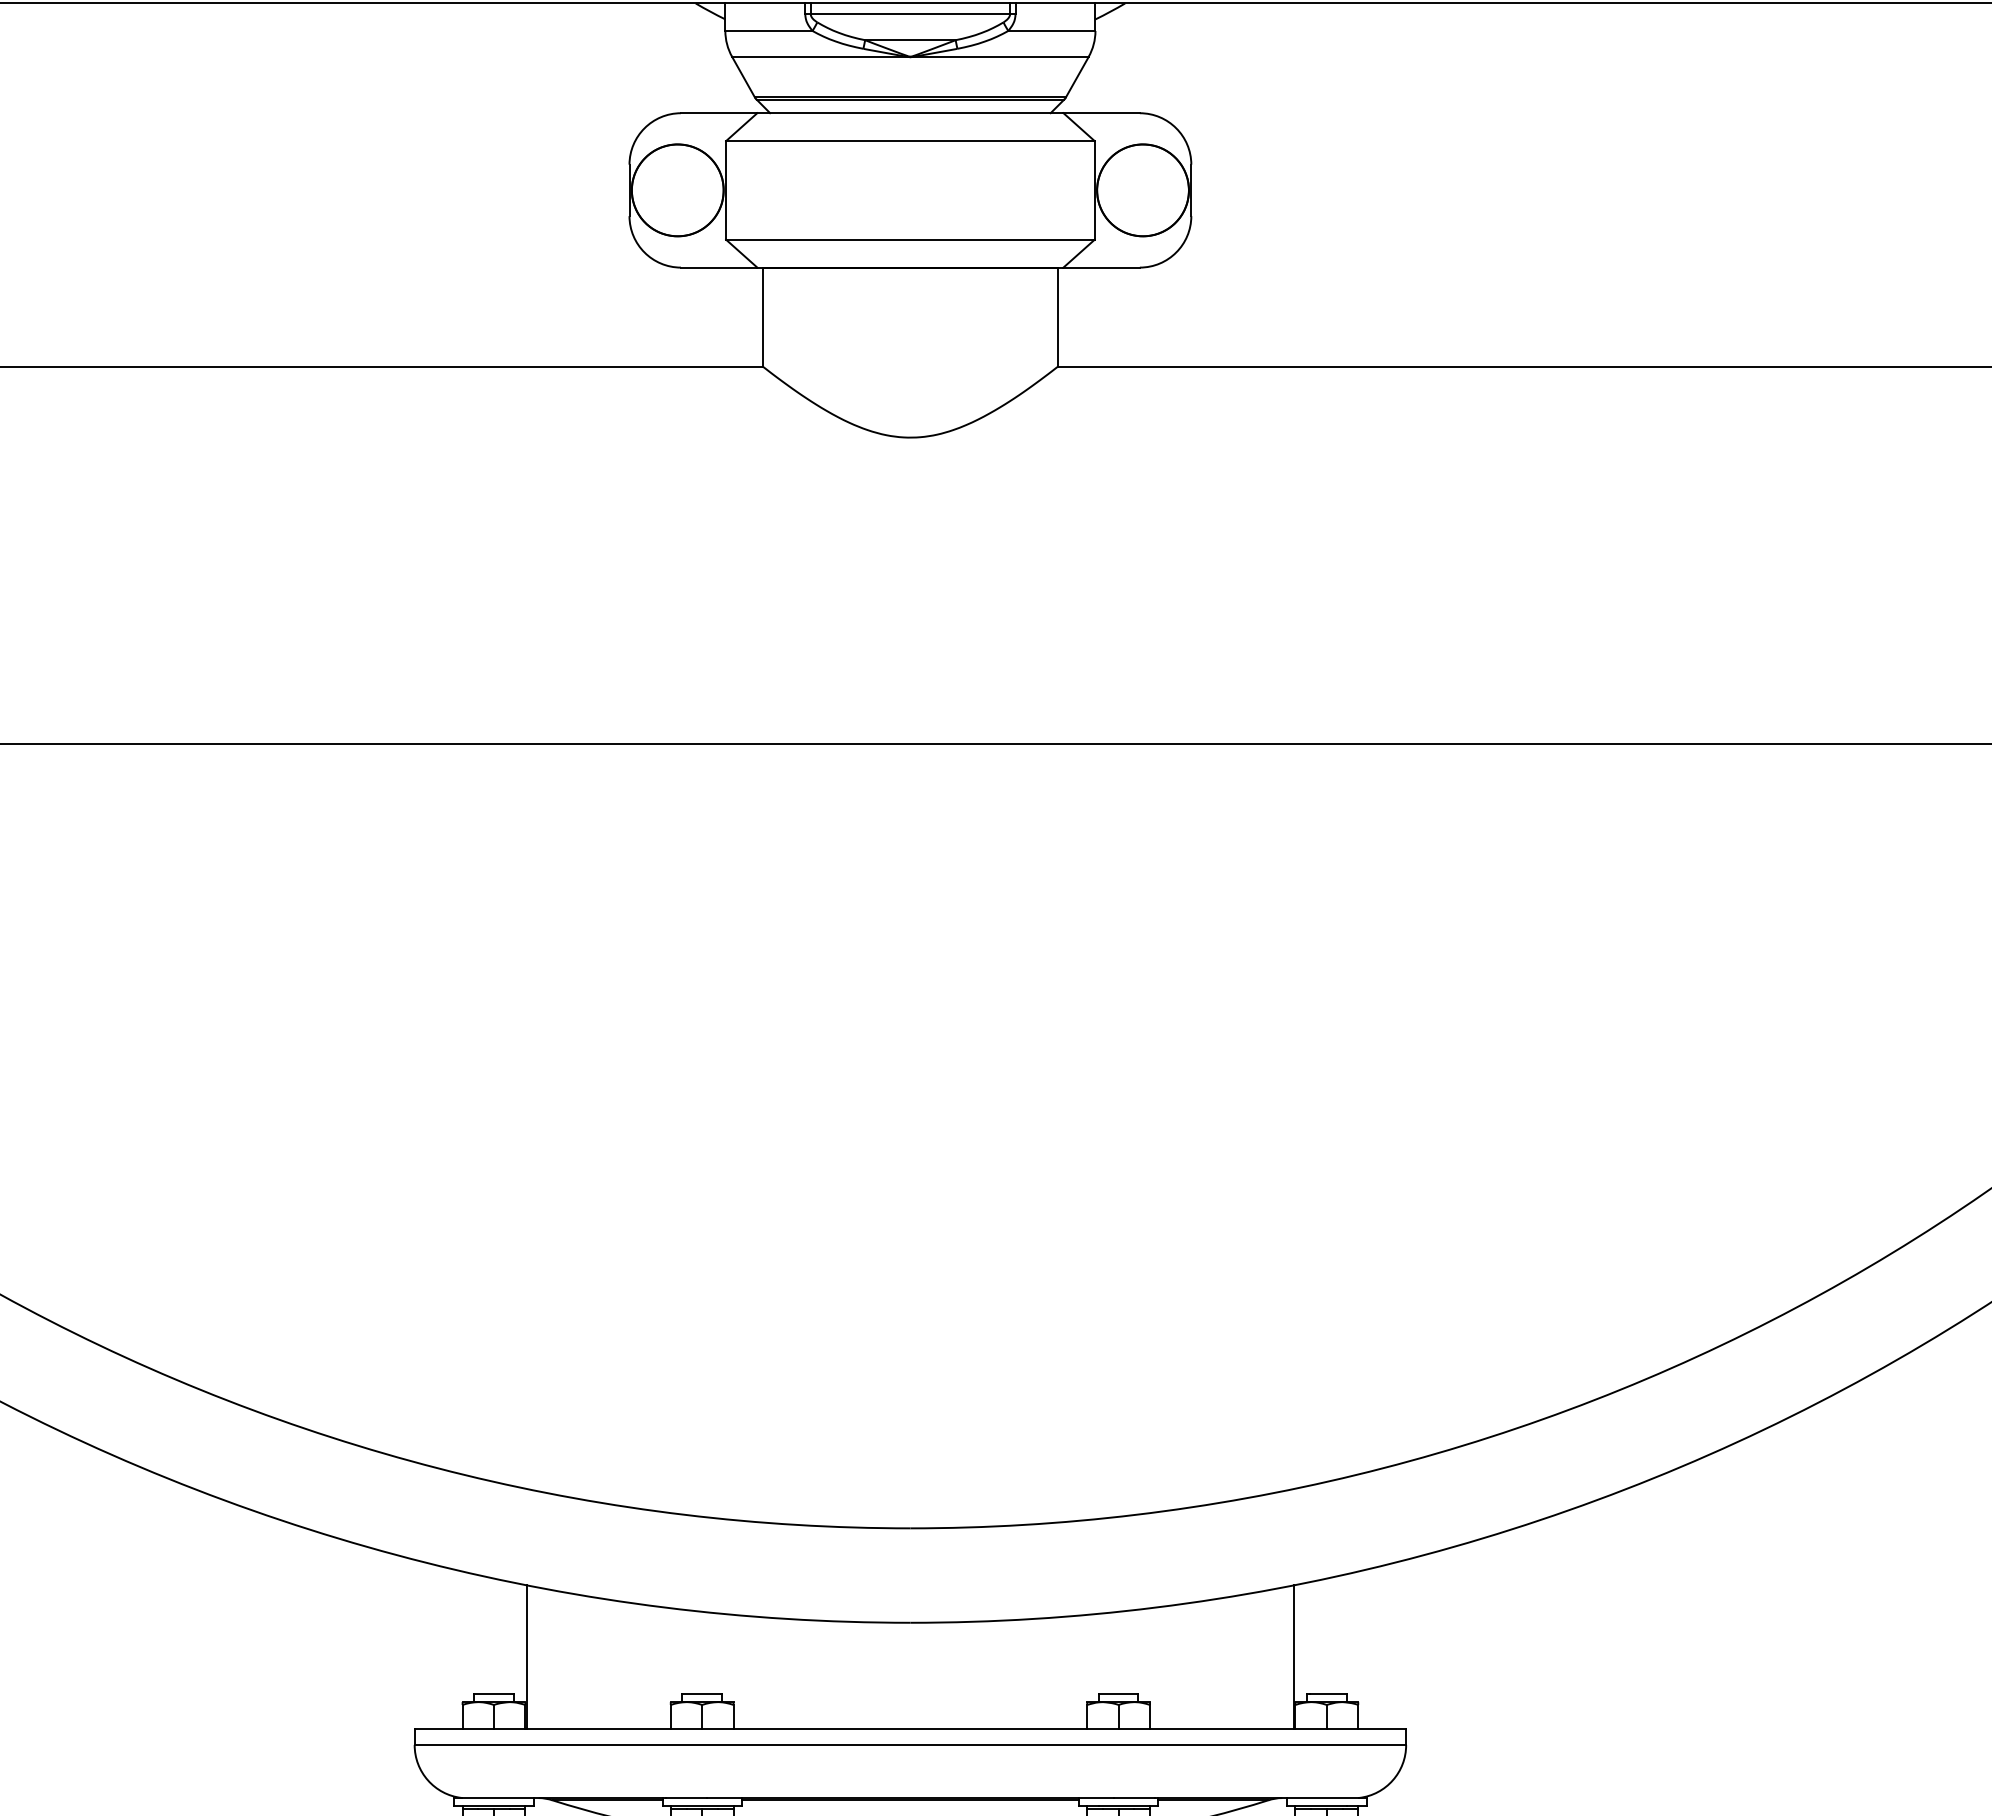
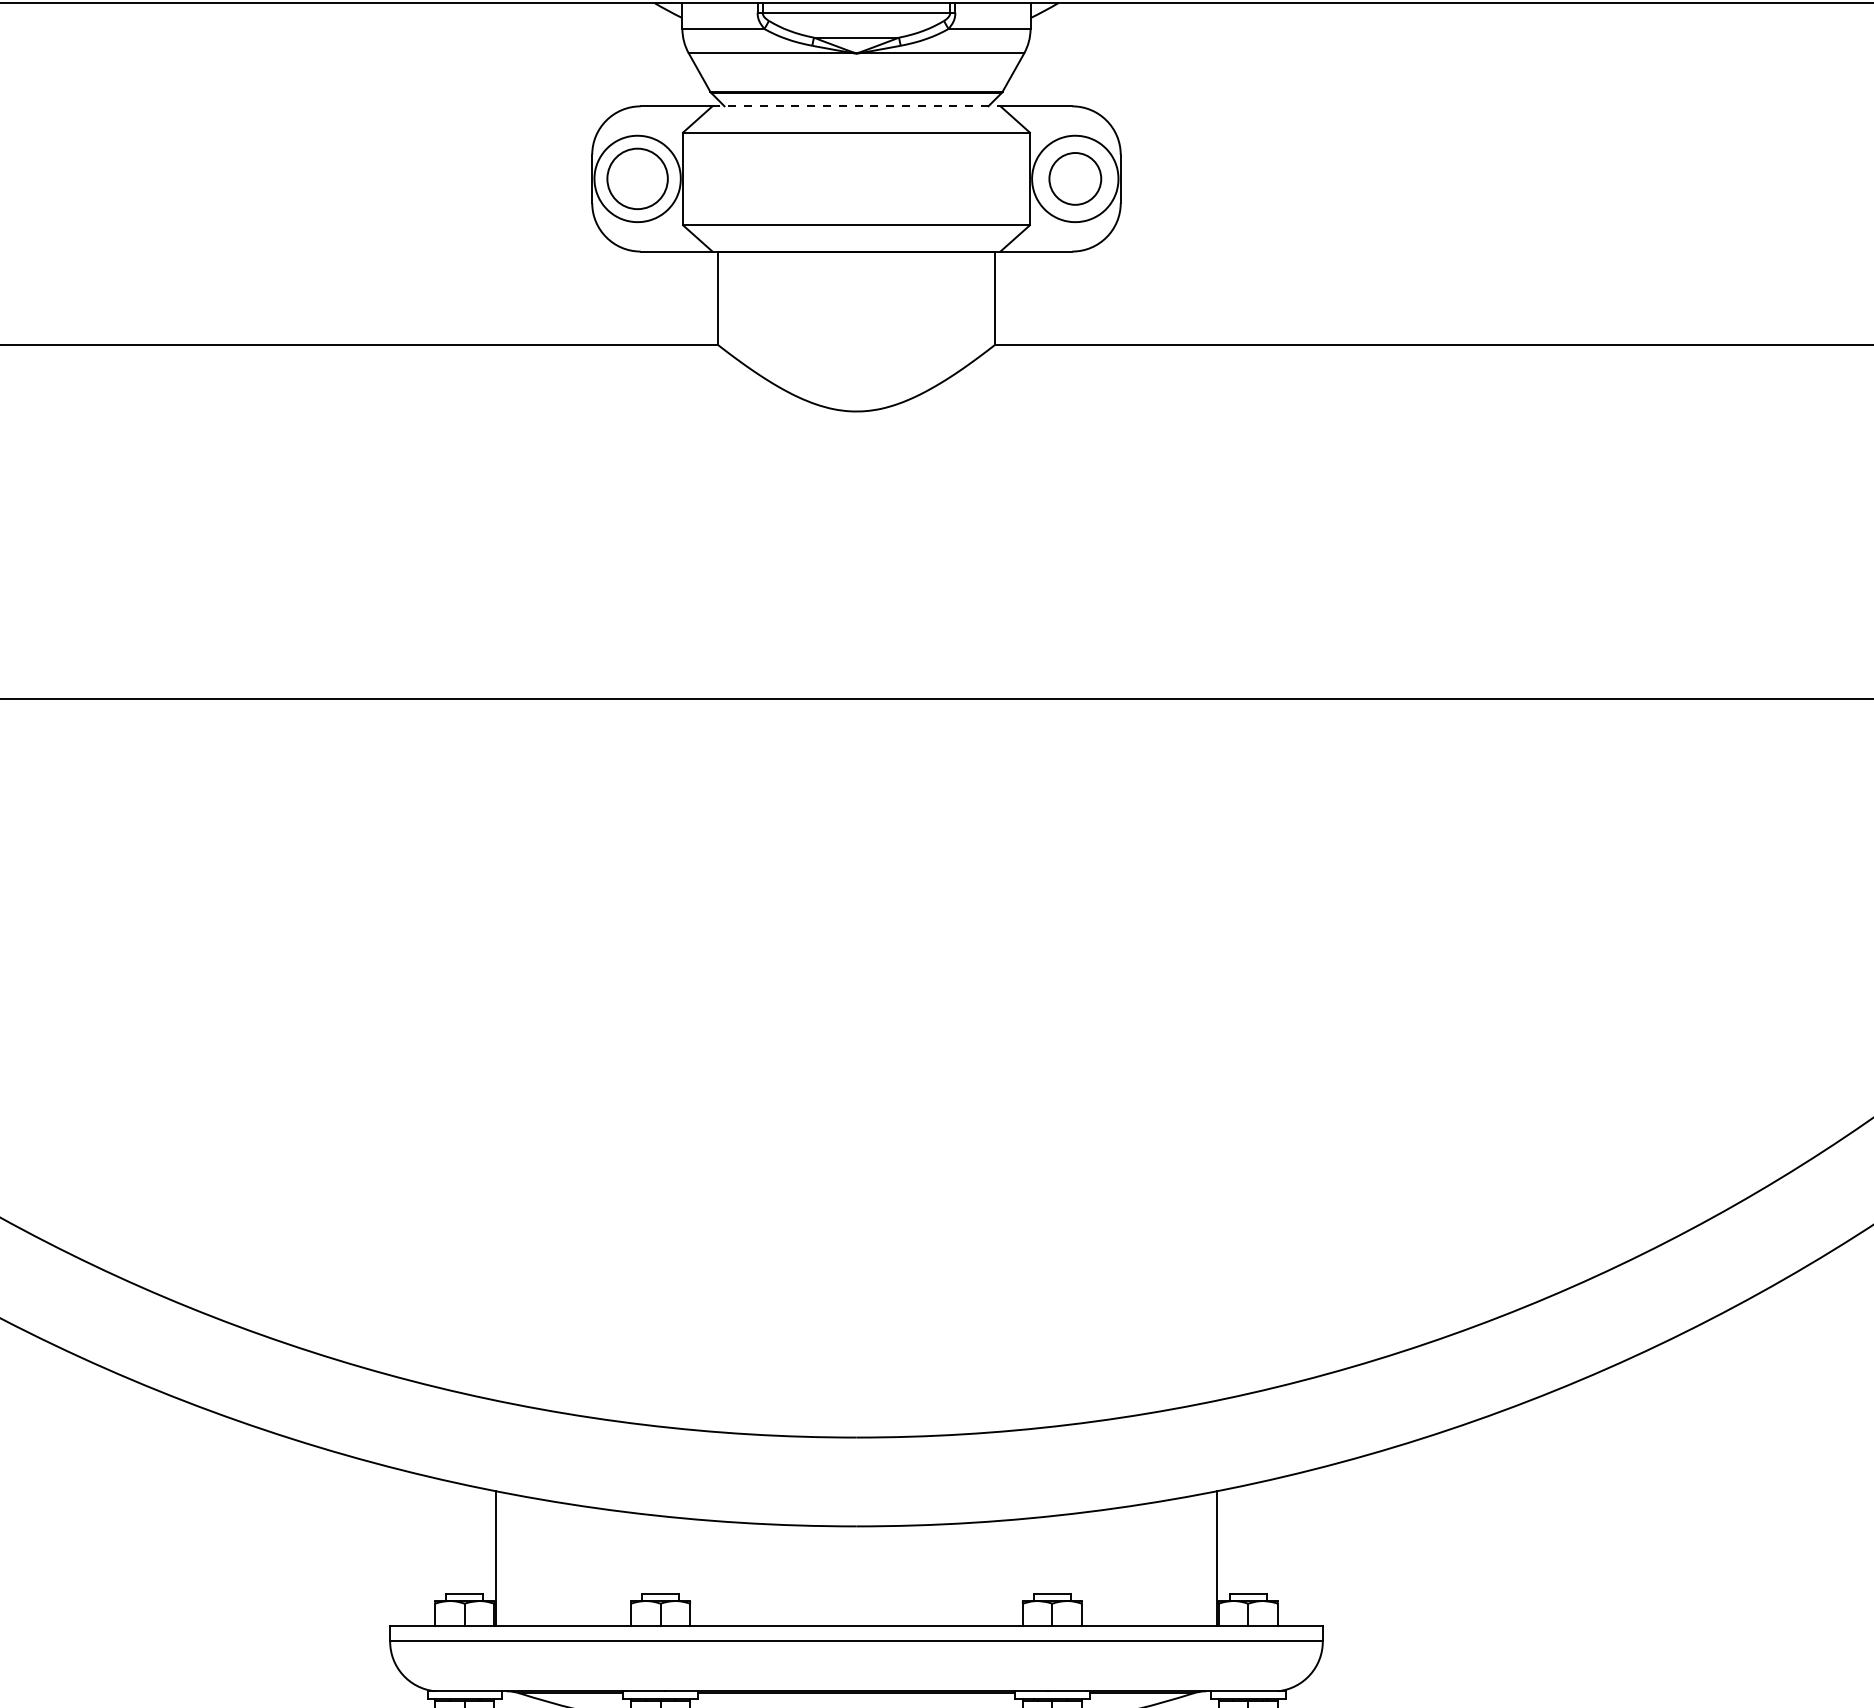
line: (910, 113) -> (856, 106), solid -> dashed
circle: (677, 190) -> (637, 179), size x0.7
circle: (1142, 190) -> (1074, 179), size x0.6

